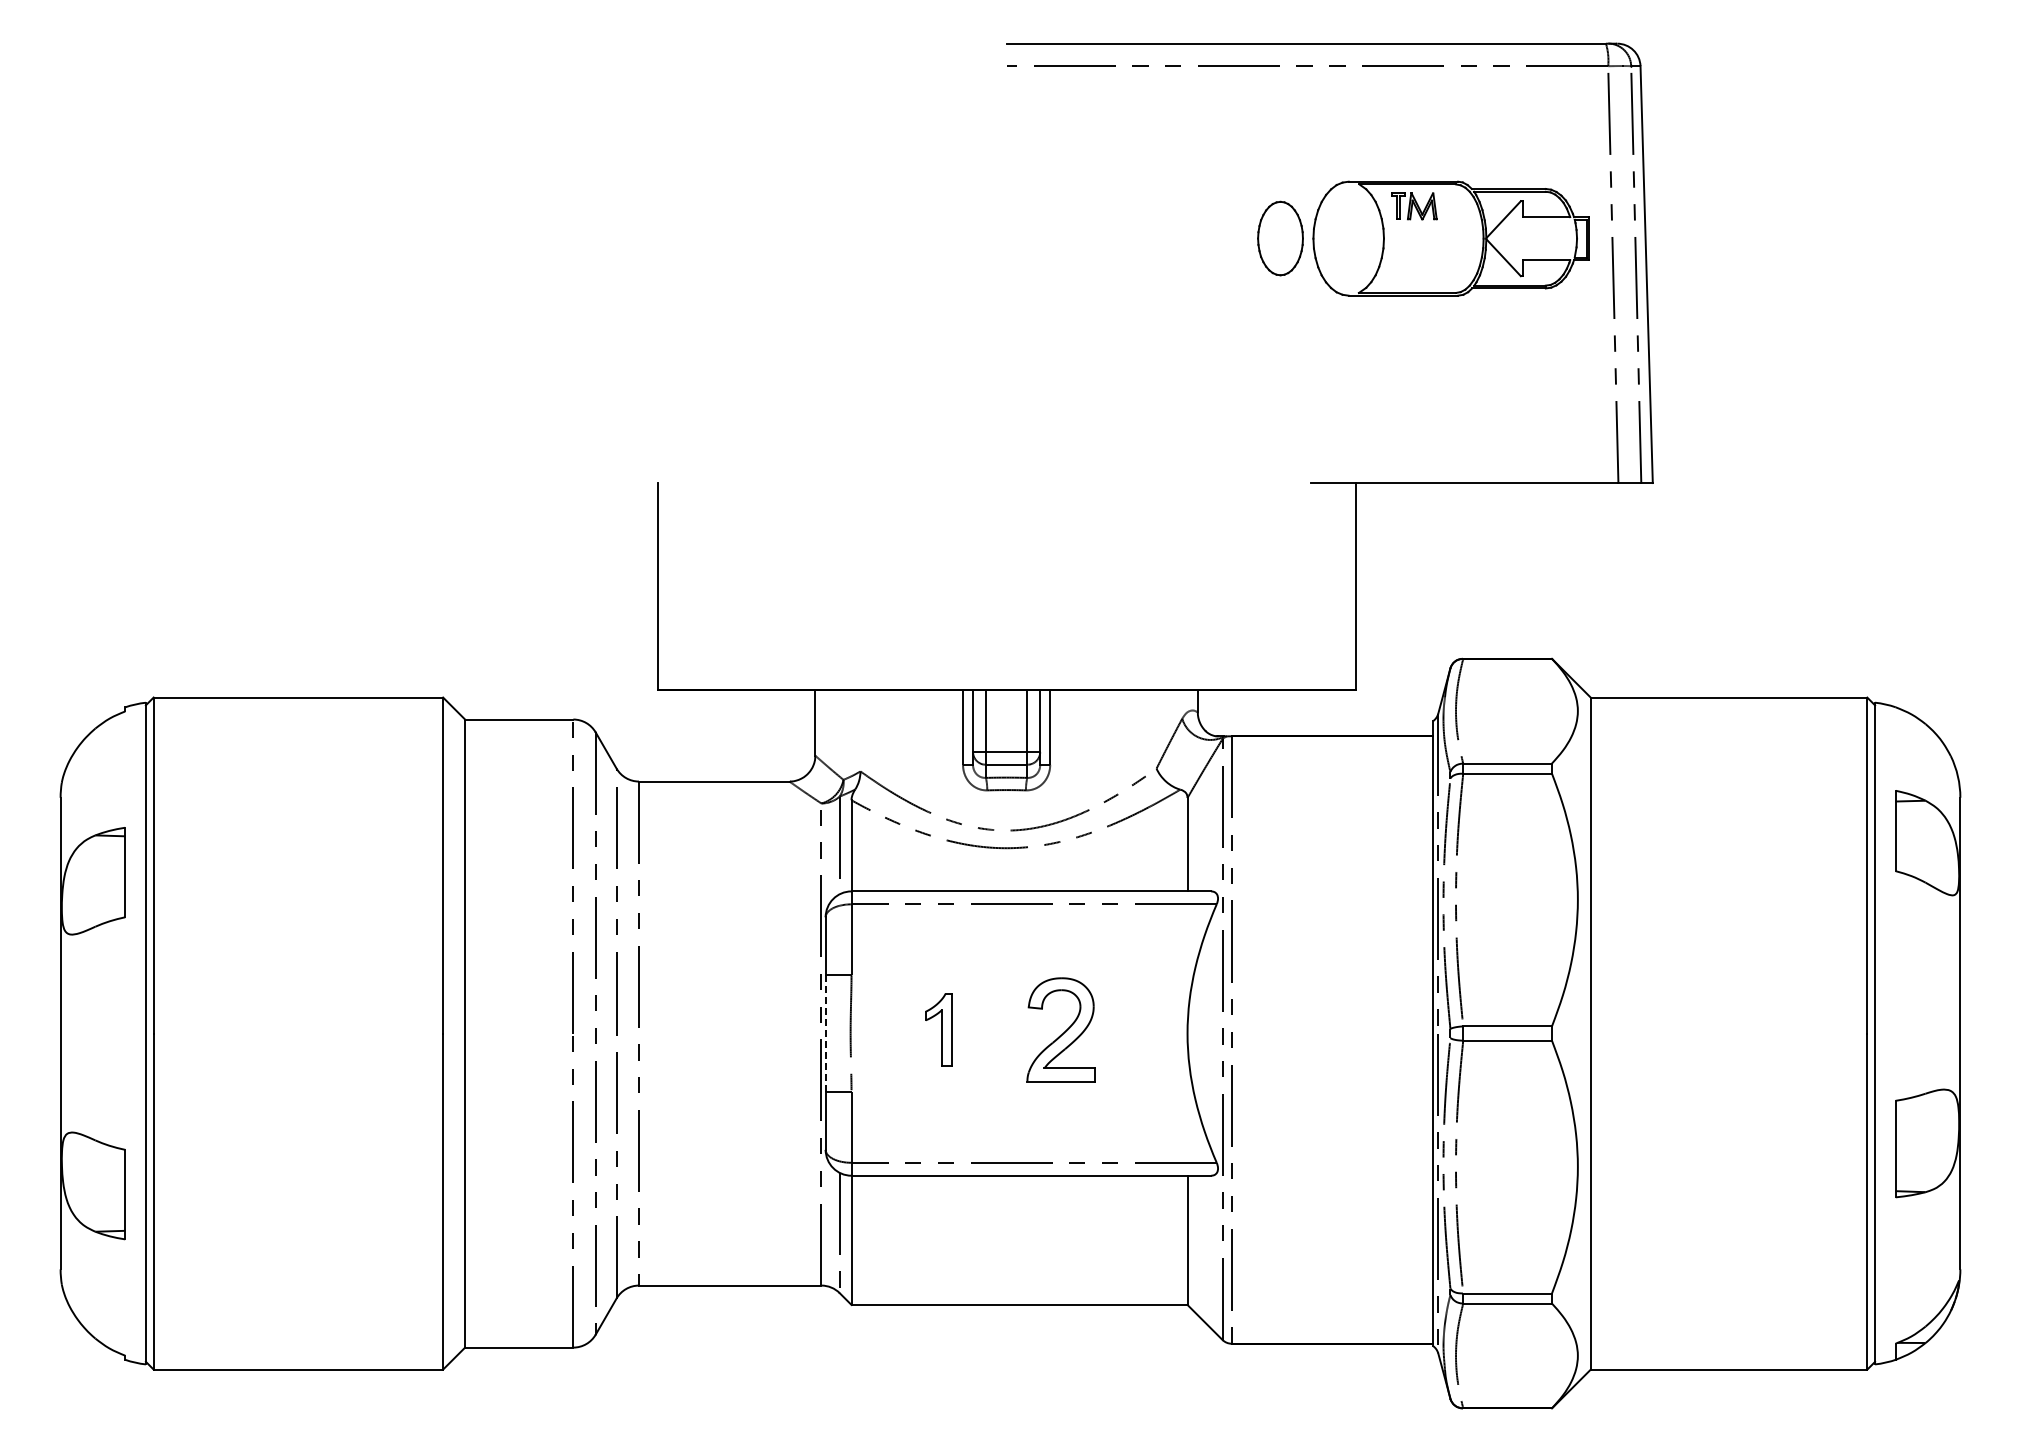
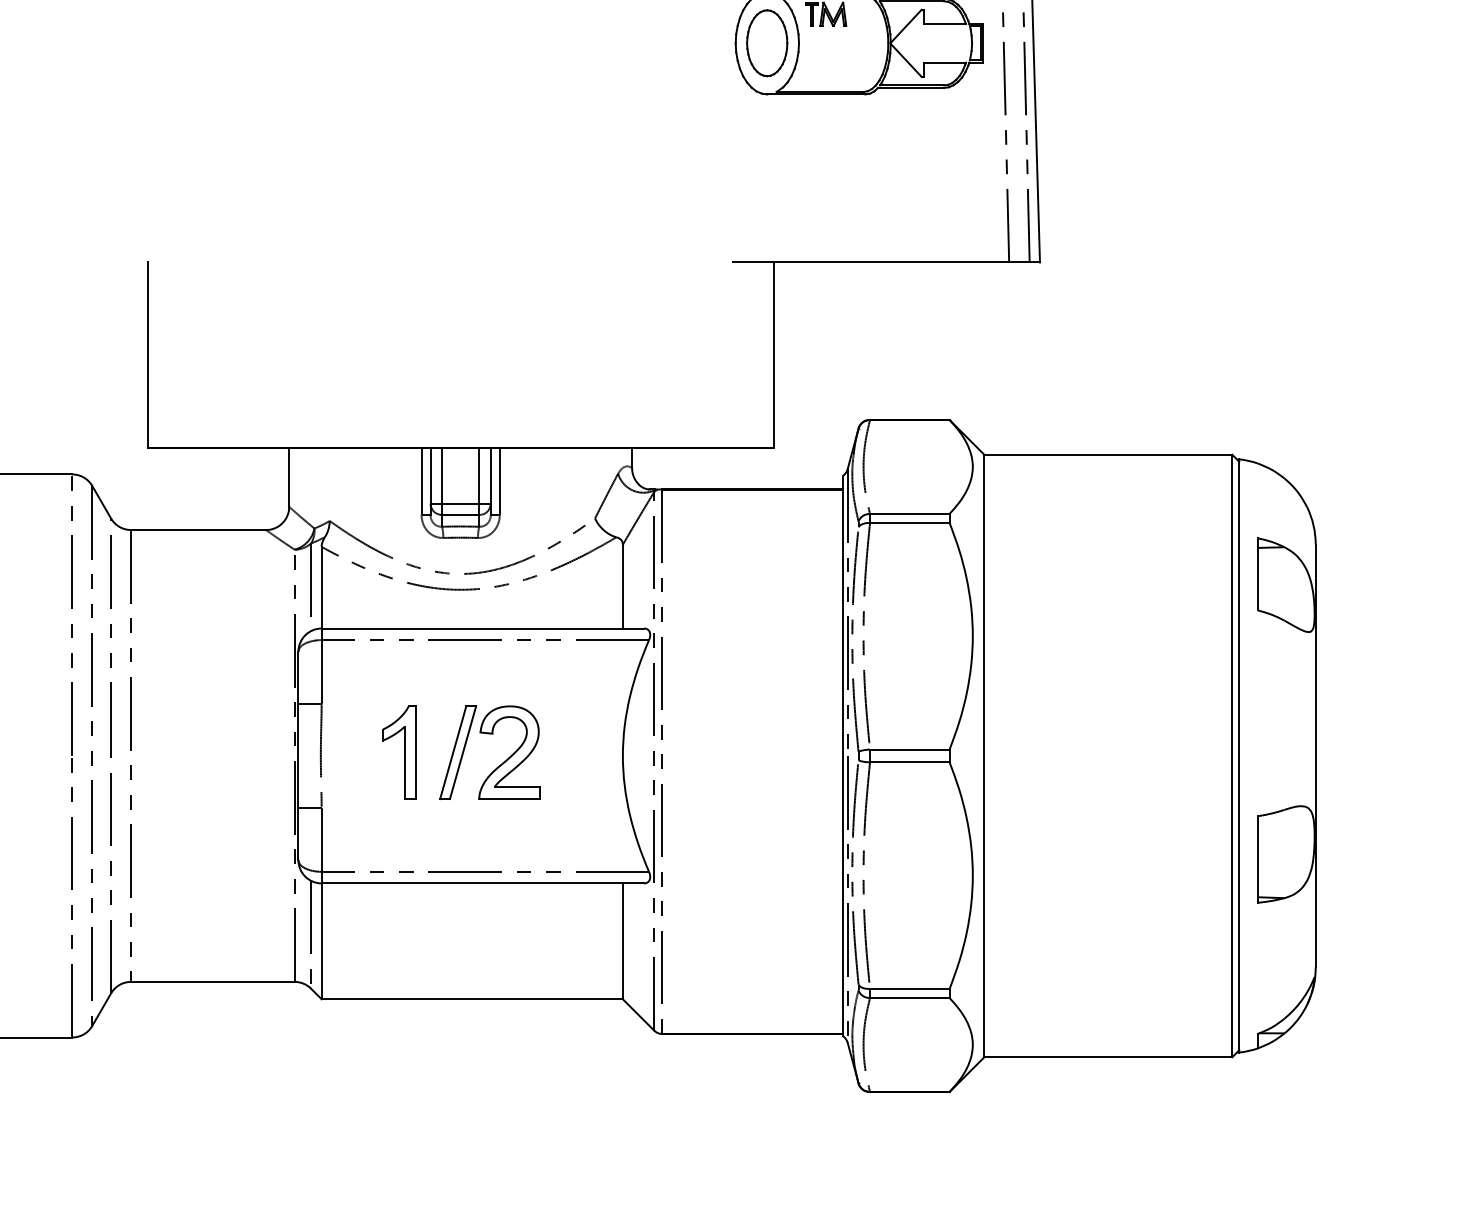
part: (1280, 238) -> (767, 43), moved
part: (938, 1029) -> (399, 752), size x1.43
part: (1003, 1029) -> (457, 752), added
line: (825, 1034) -> (298, 756), dashed -> solid

